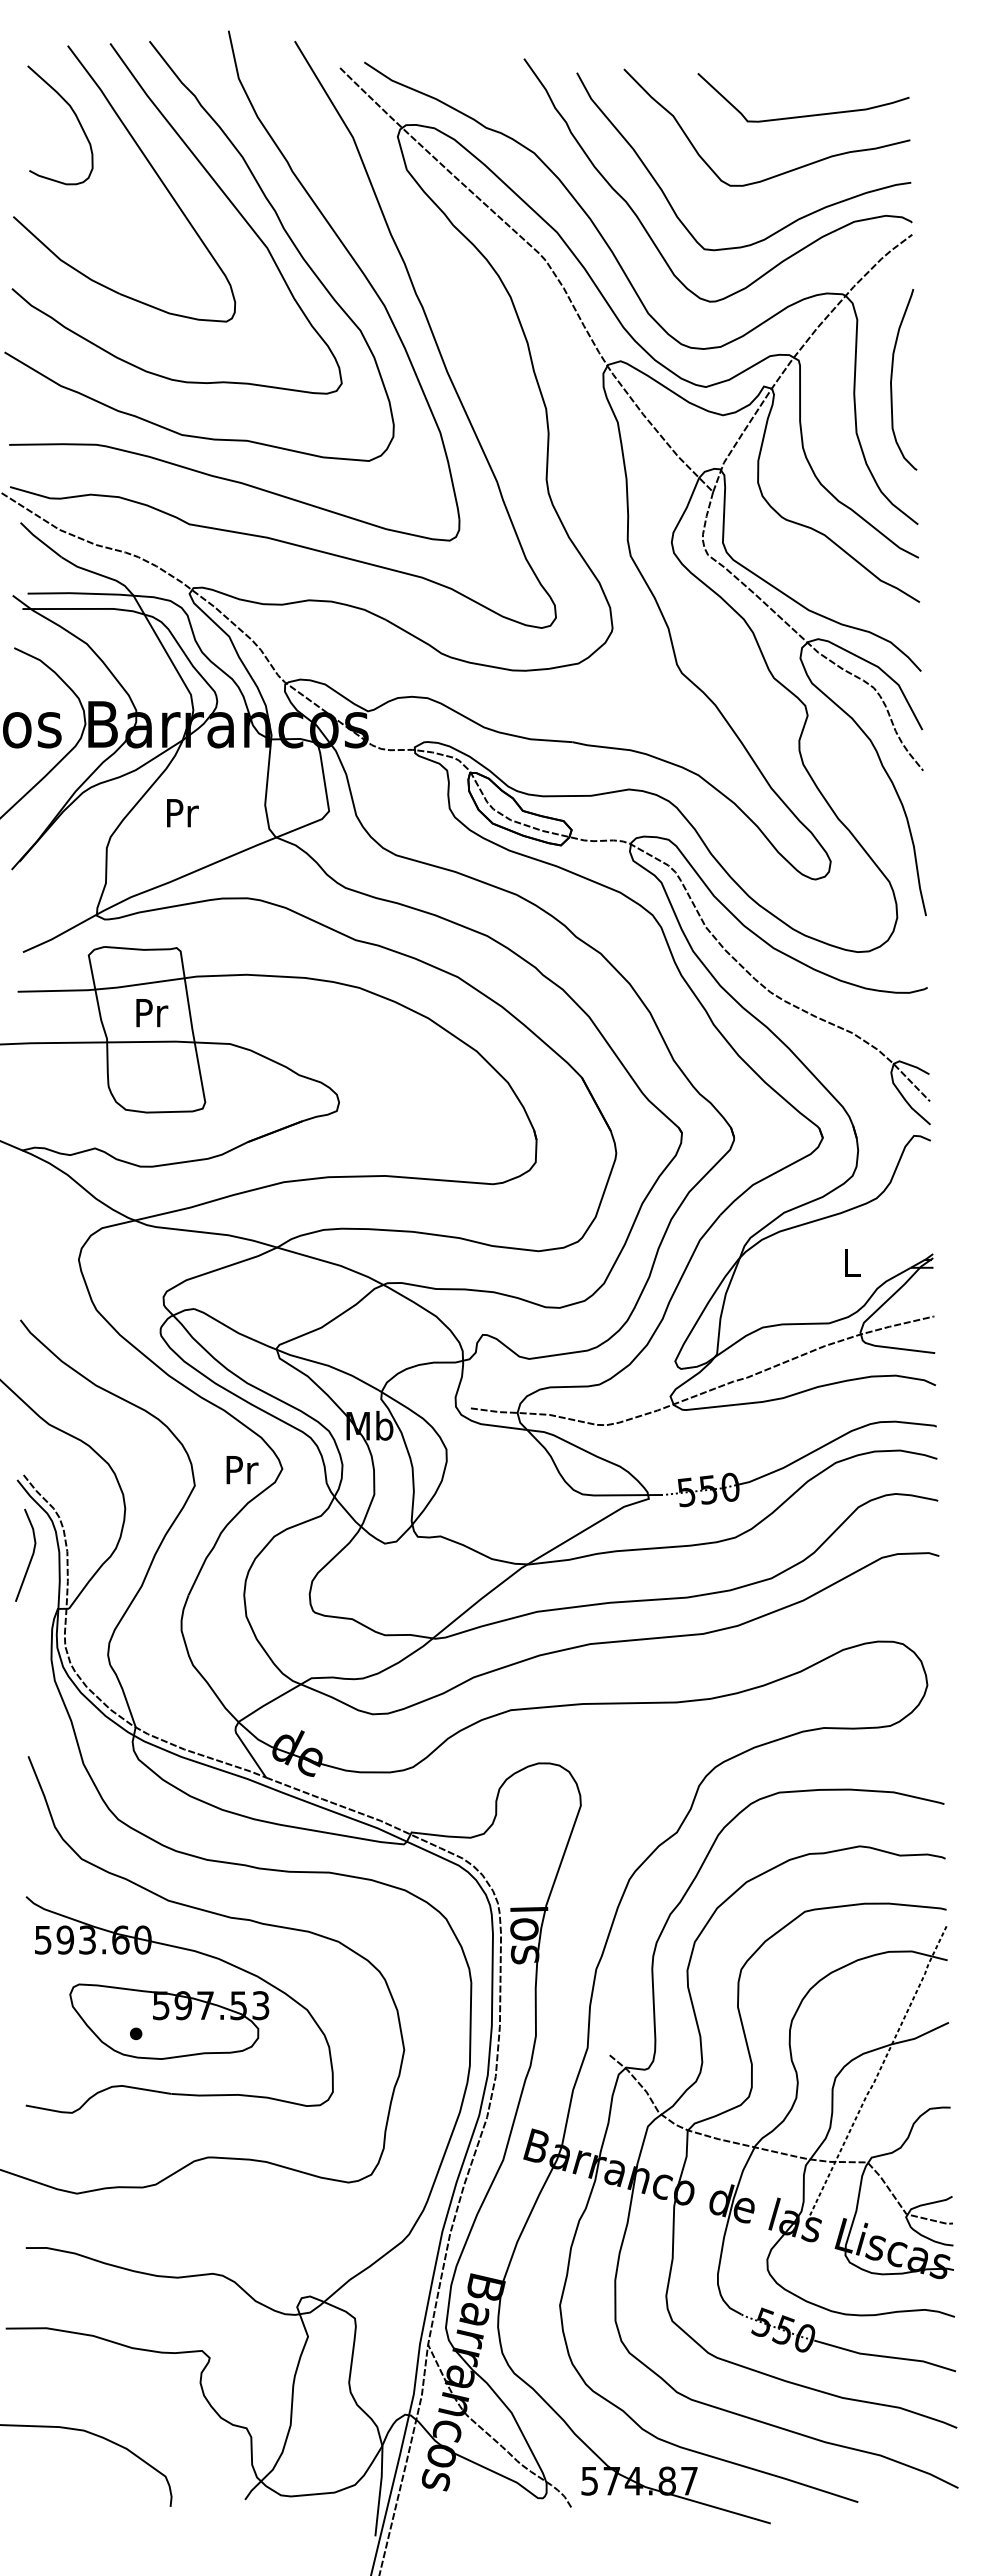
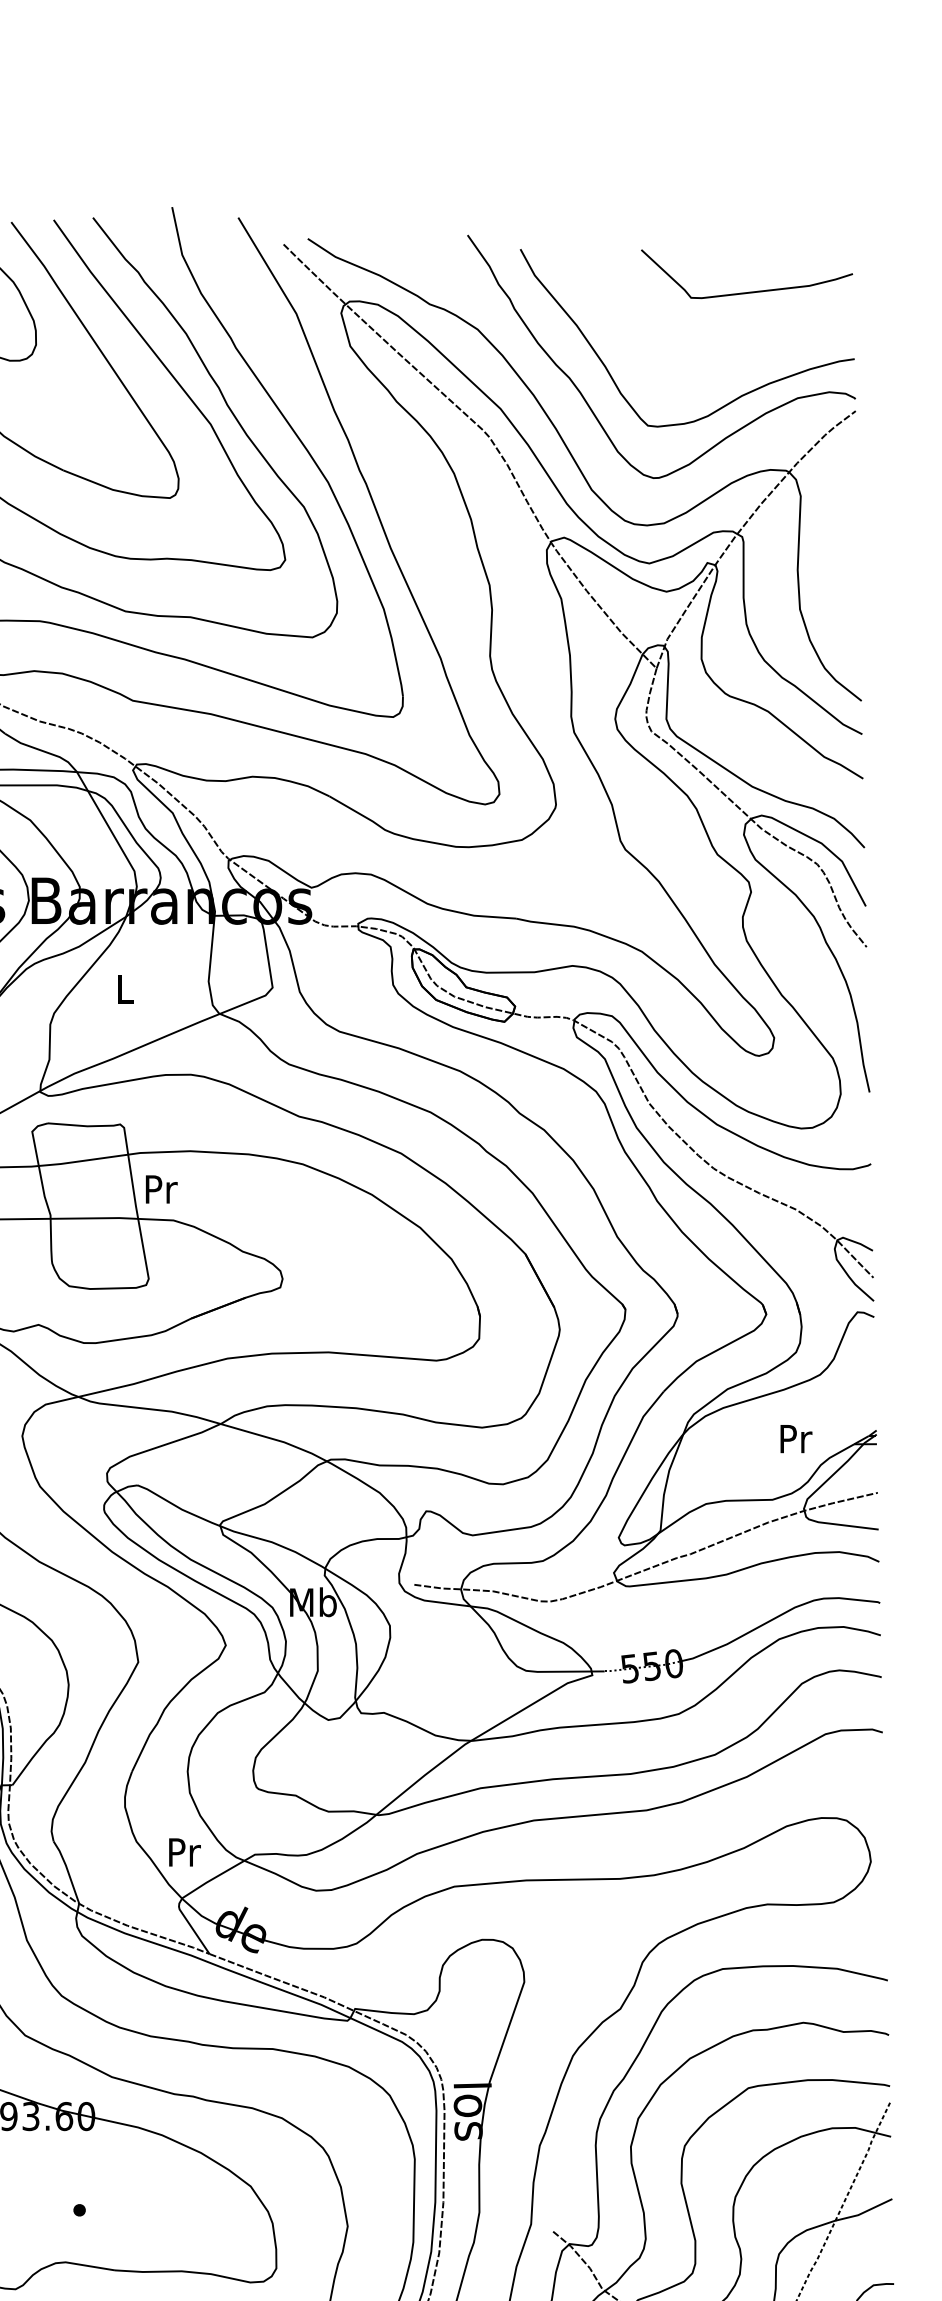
curve: (782, 172) -> (725, 348), removed
curve: (892, 379) -> (835, 555), removed
text: (182, 813) -> (125, 989), Pr -> L
text: (152, 1013) -> (161, 1189), moved
text: (852, 1262) -> (795, 1438), L -> Pr
text: (242, 1470) -> (184, 1852), moved
part: (169, 2021) -> (112, 2197), removed

